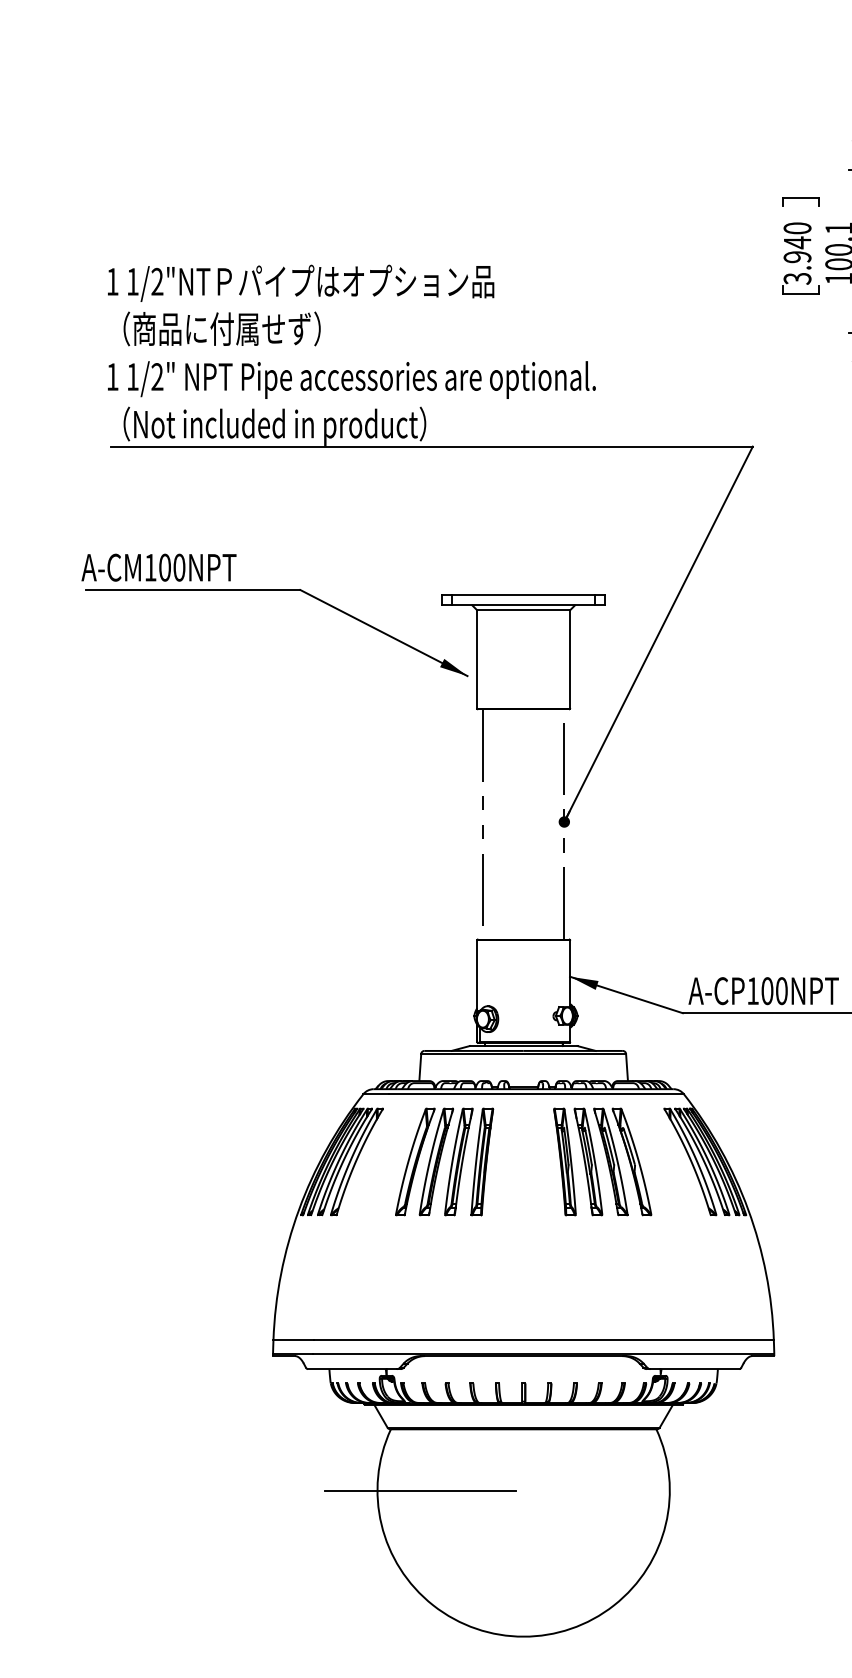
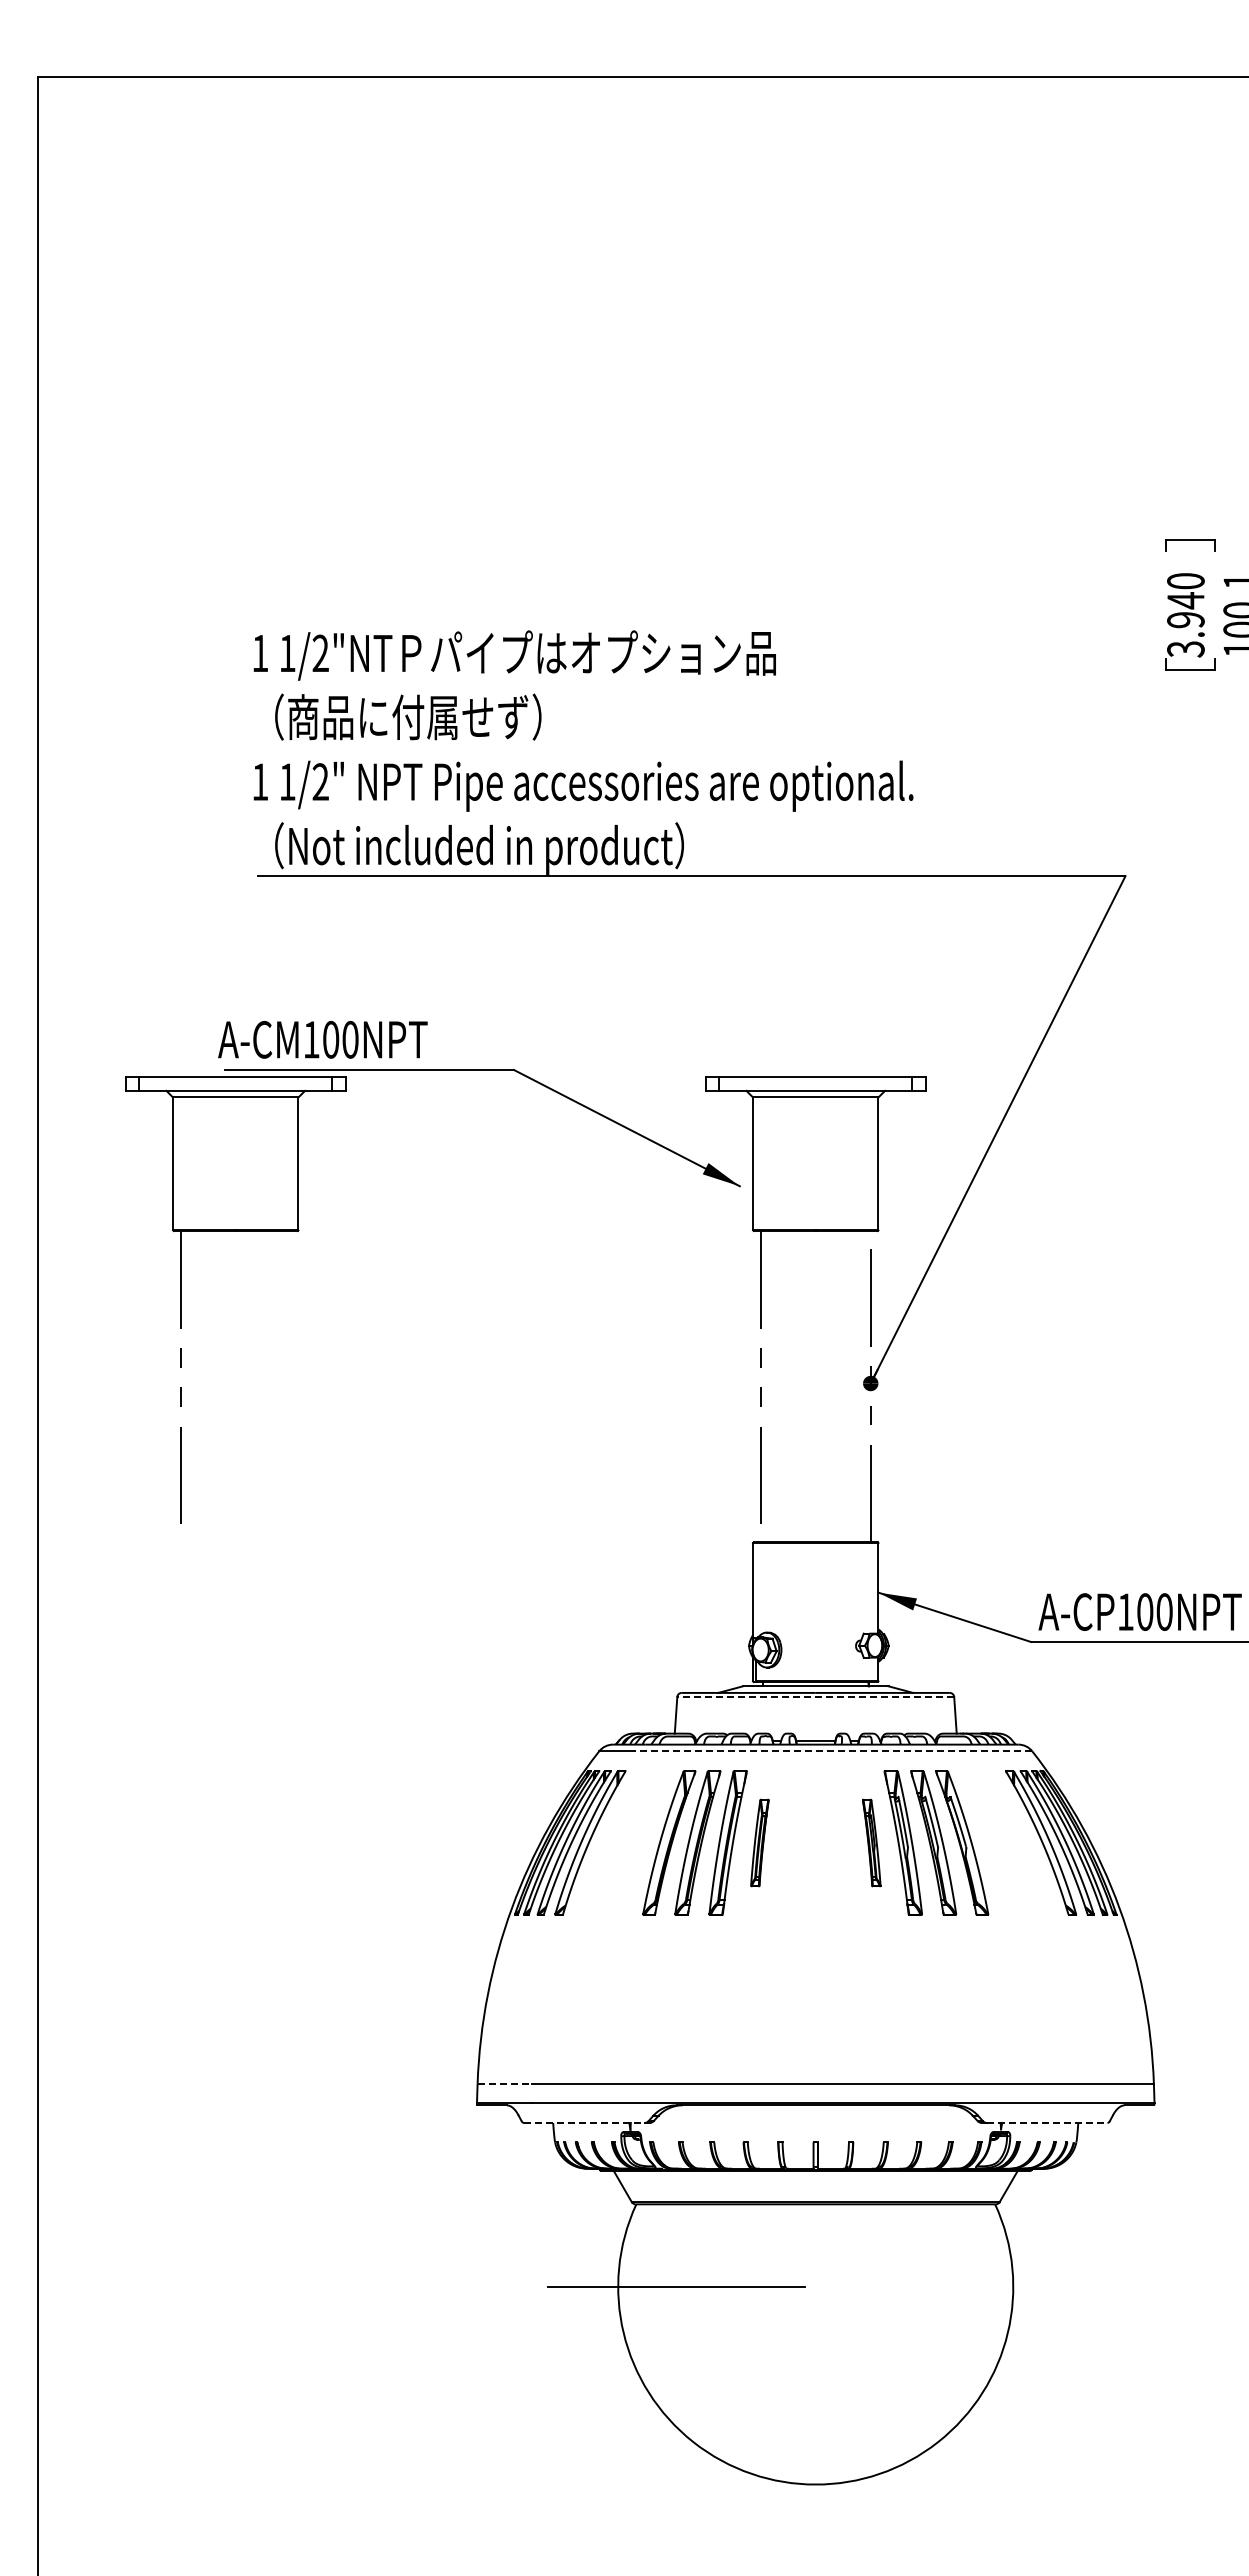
part: (54, 759) -> (181, 1299), added
line: (523, 1054) -> (815, 1697), solid -> dashed
line: (536, 1094) -> (832, 1751), solid -> dashed
part: (482, 1161) -> (759, 1842), size x0.6
part: (564, 1161) -> (871, 1842), size x0.6
line: (294, 1339) -> (505, 2083), solid -> dashed
line: (352, 1368) -> (584, 2122), solid -> dashed
line: (695, 1368) -> (1047, 2122), solid -> dashed

